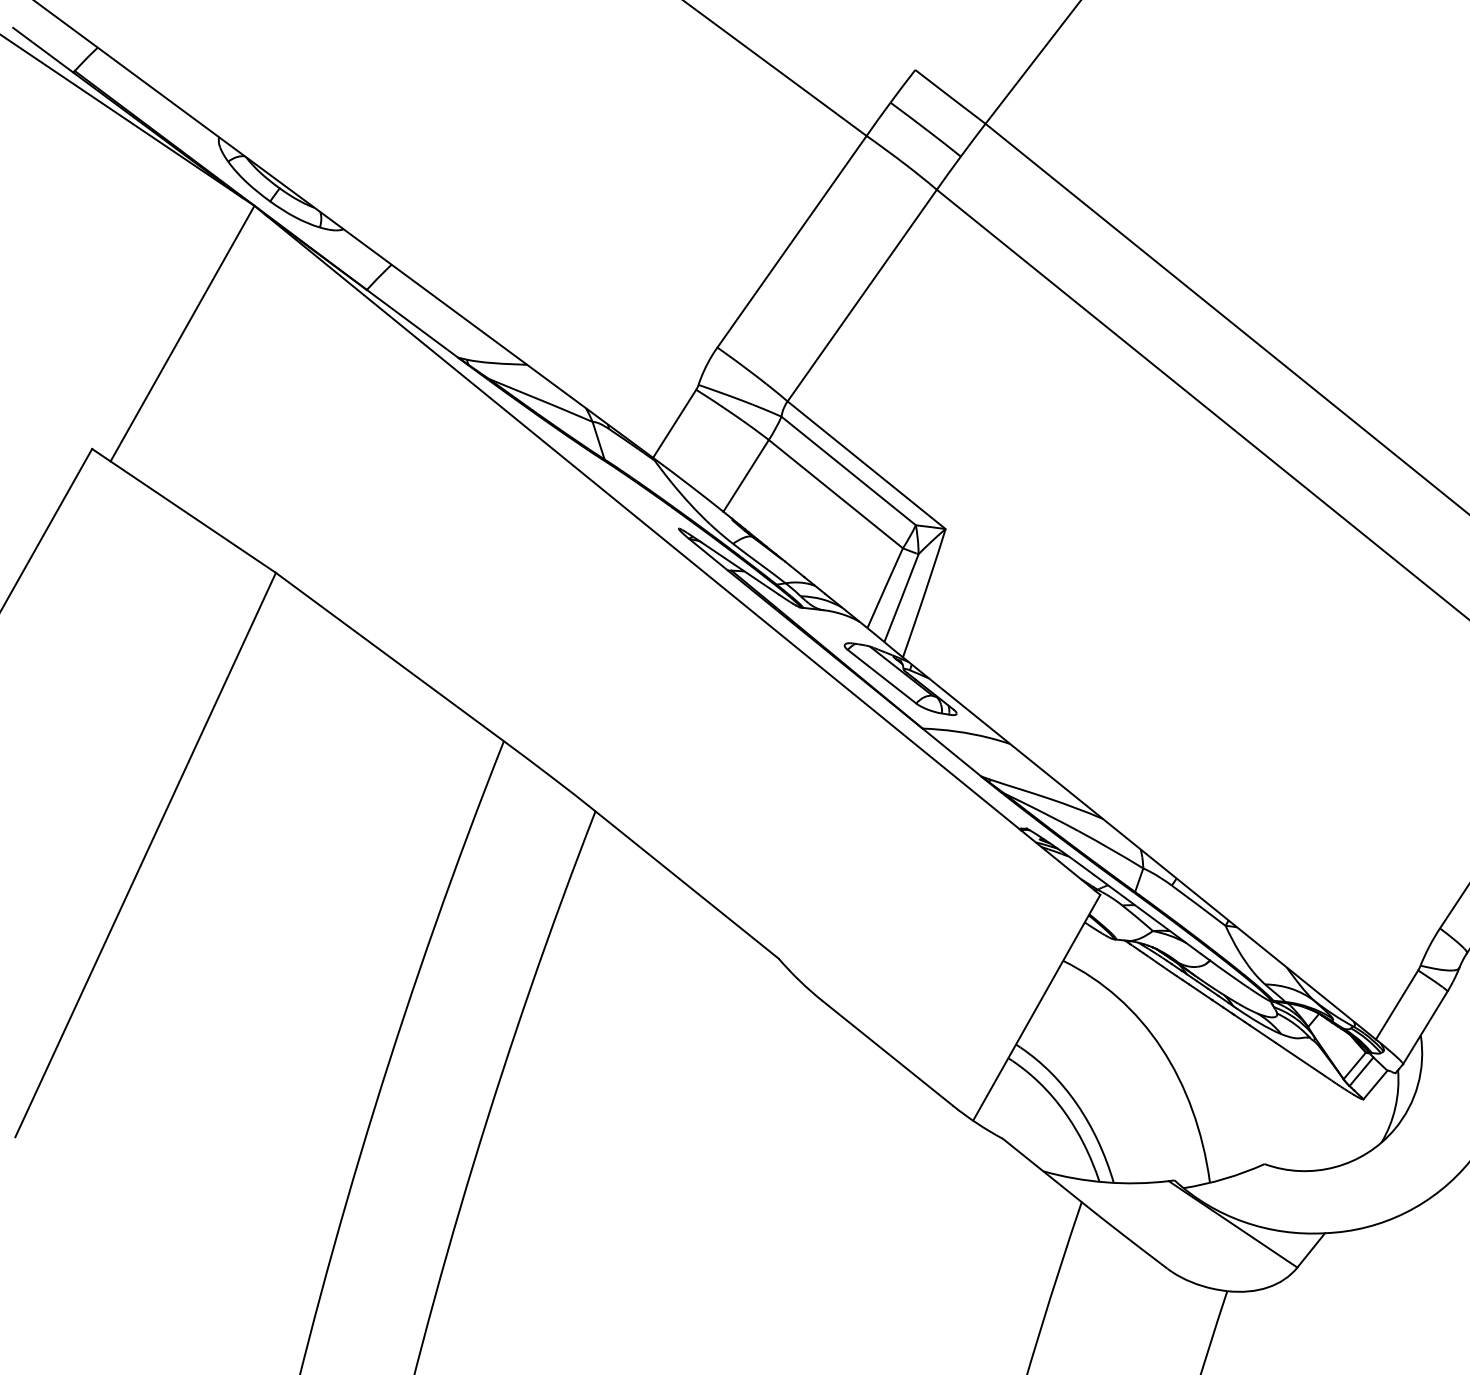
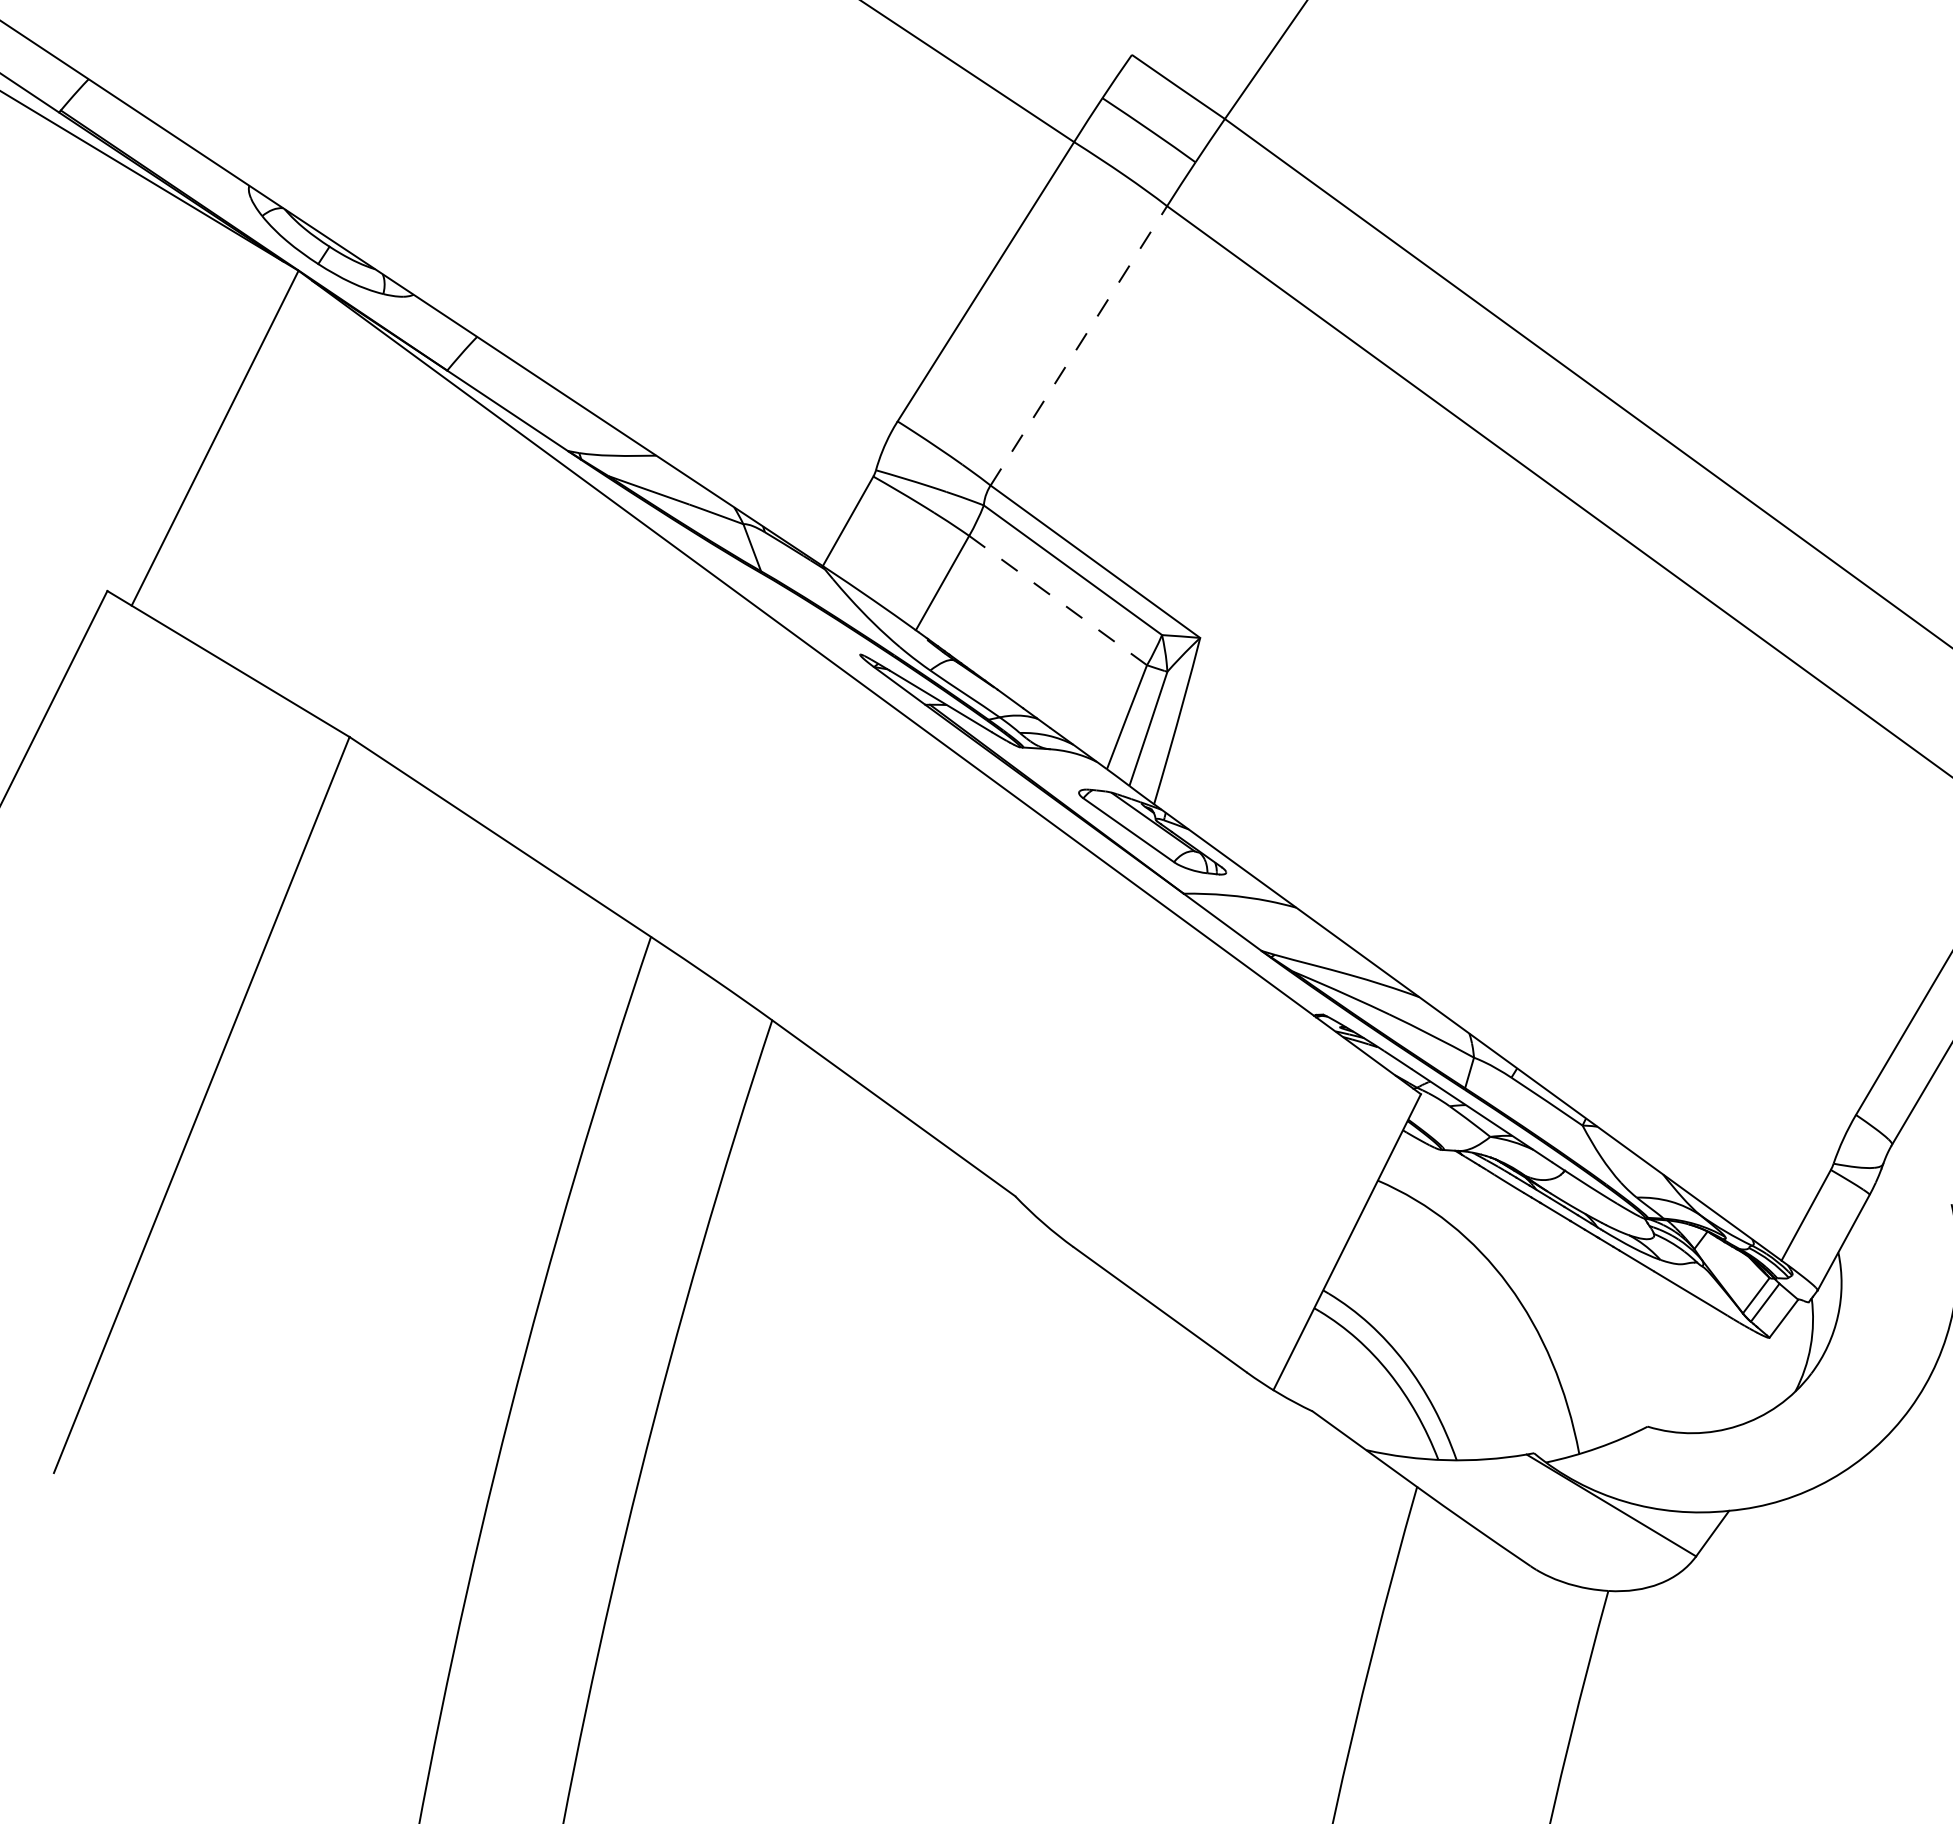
line: (862, 295) -> (1079, 345), solid -> dashed
line: (836, 494) -> (1058, 600), solid -> dashed

